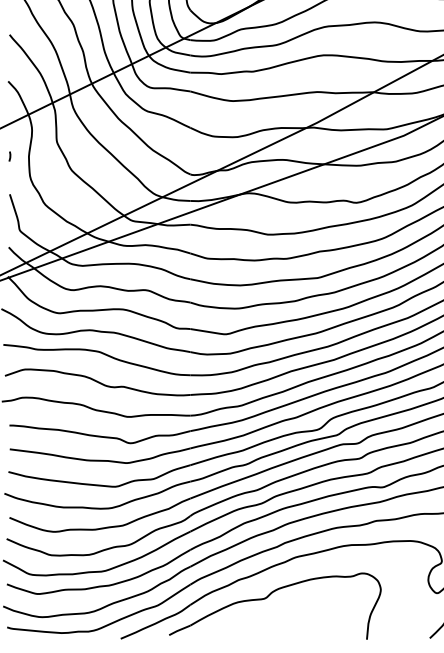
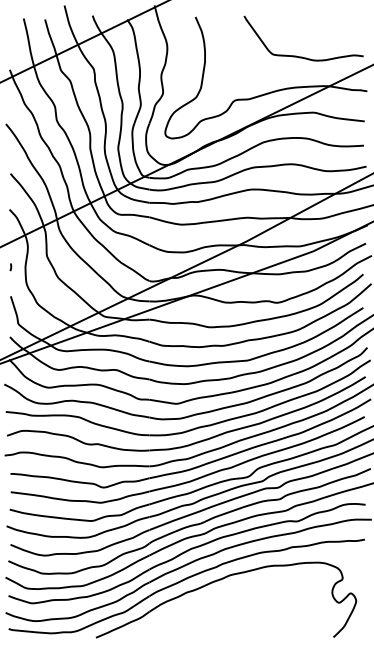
part: (268, 598) -> (209, 606), removed

